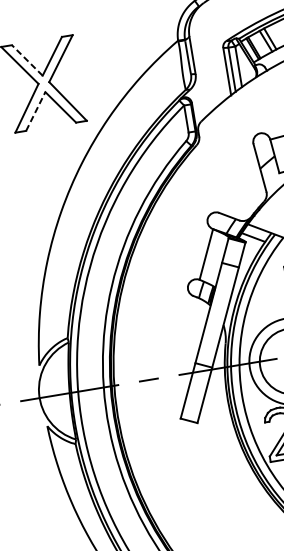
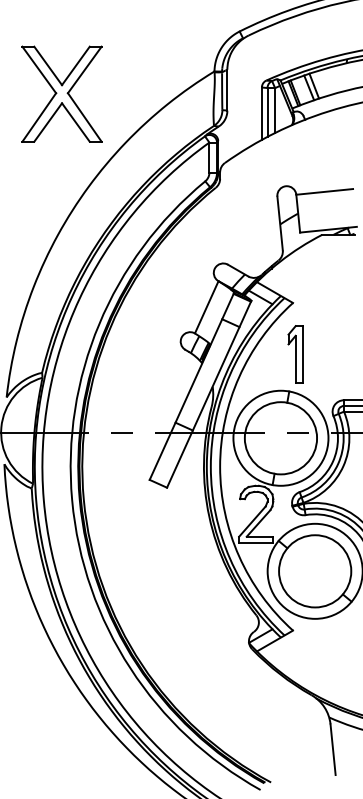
line: (27, 60) -> (48, 65), dashed -> solid
line: (36, 111) -> (48, 122), dashed -> solid

